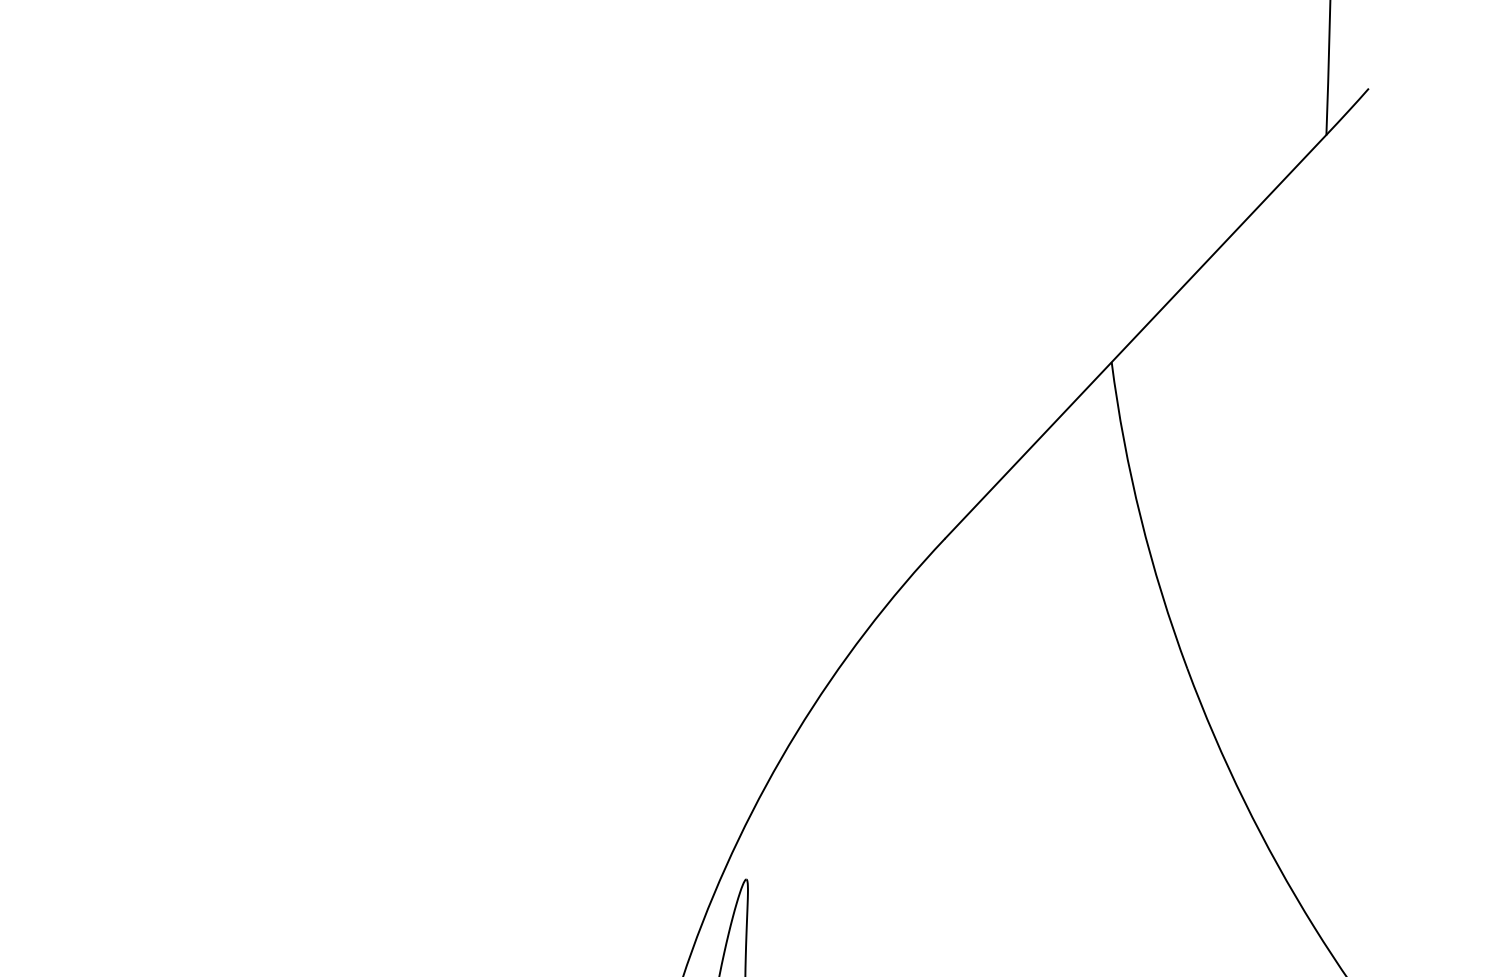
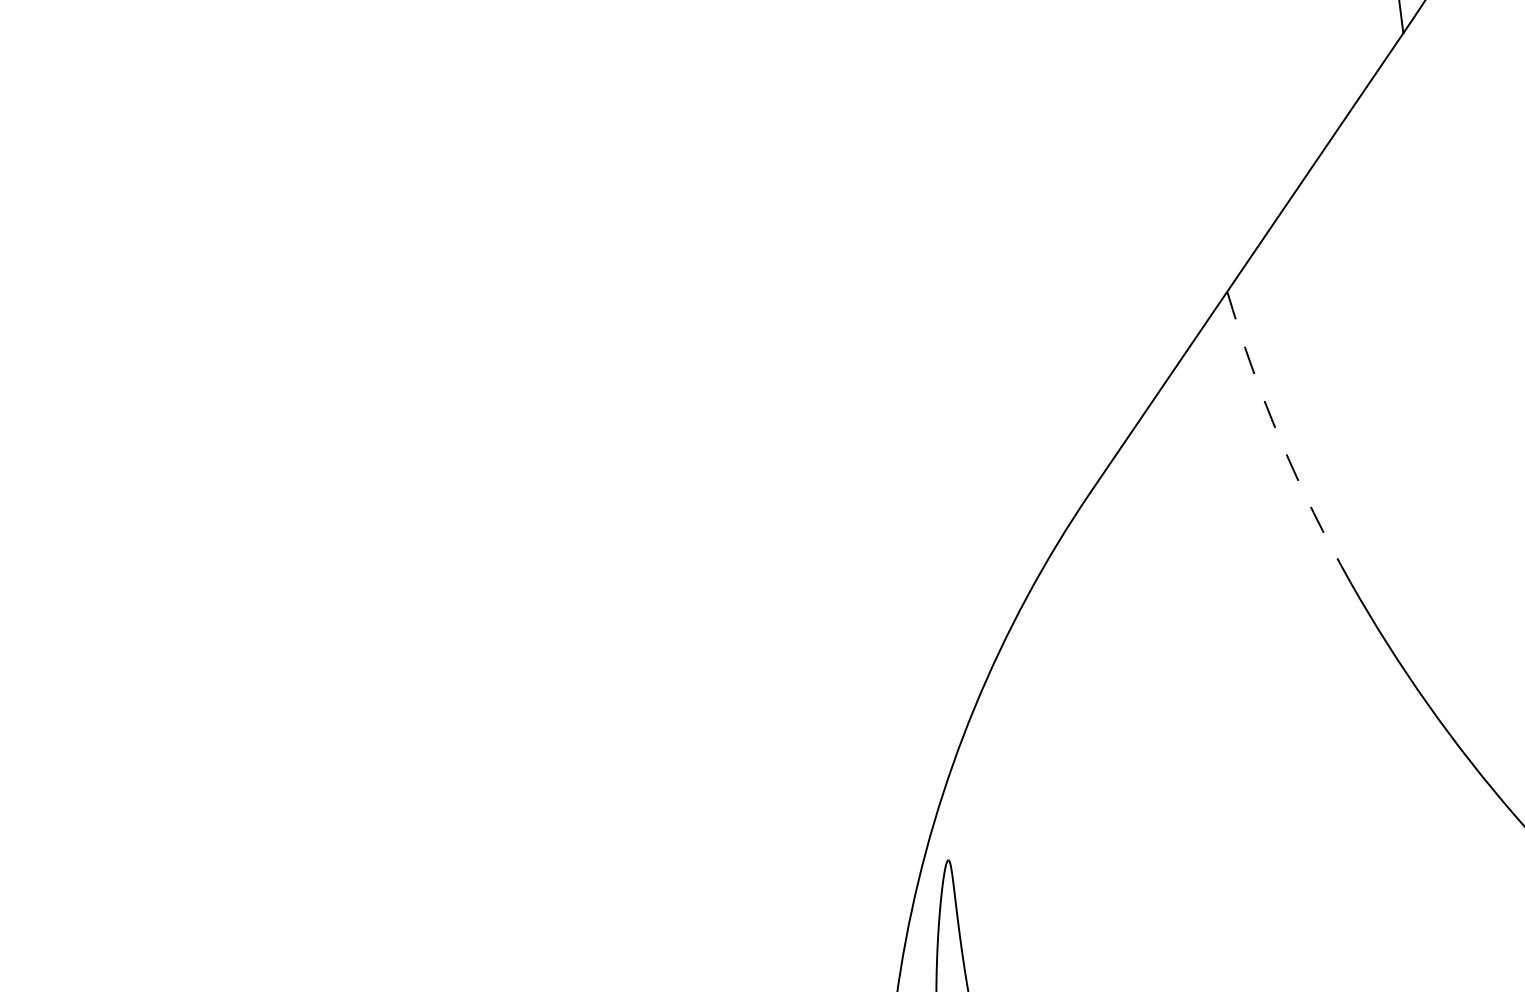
arc: (1140, 517) -> (1280, 440), solid -> dashed

